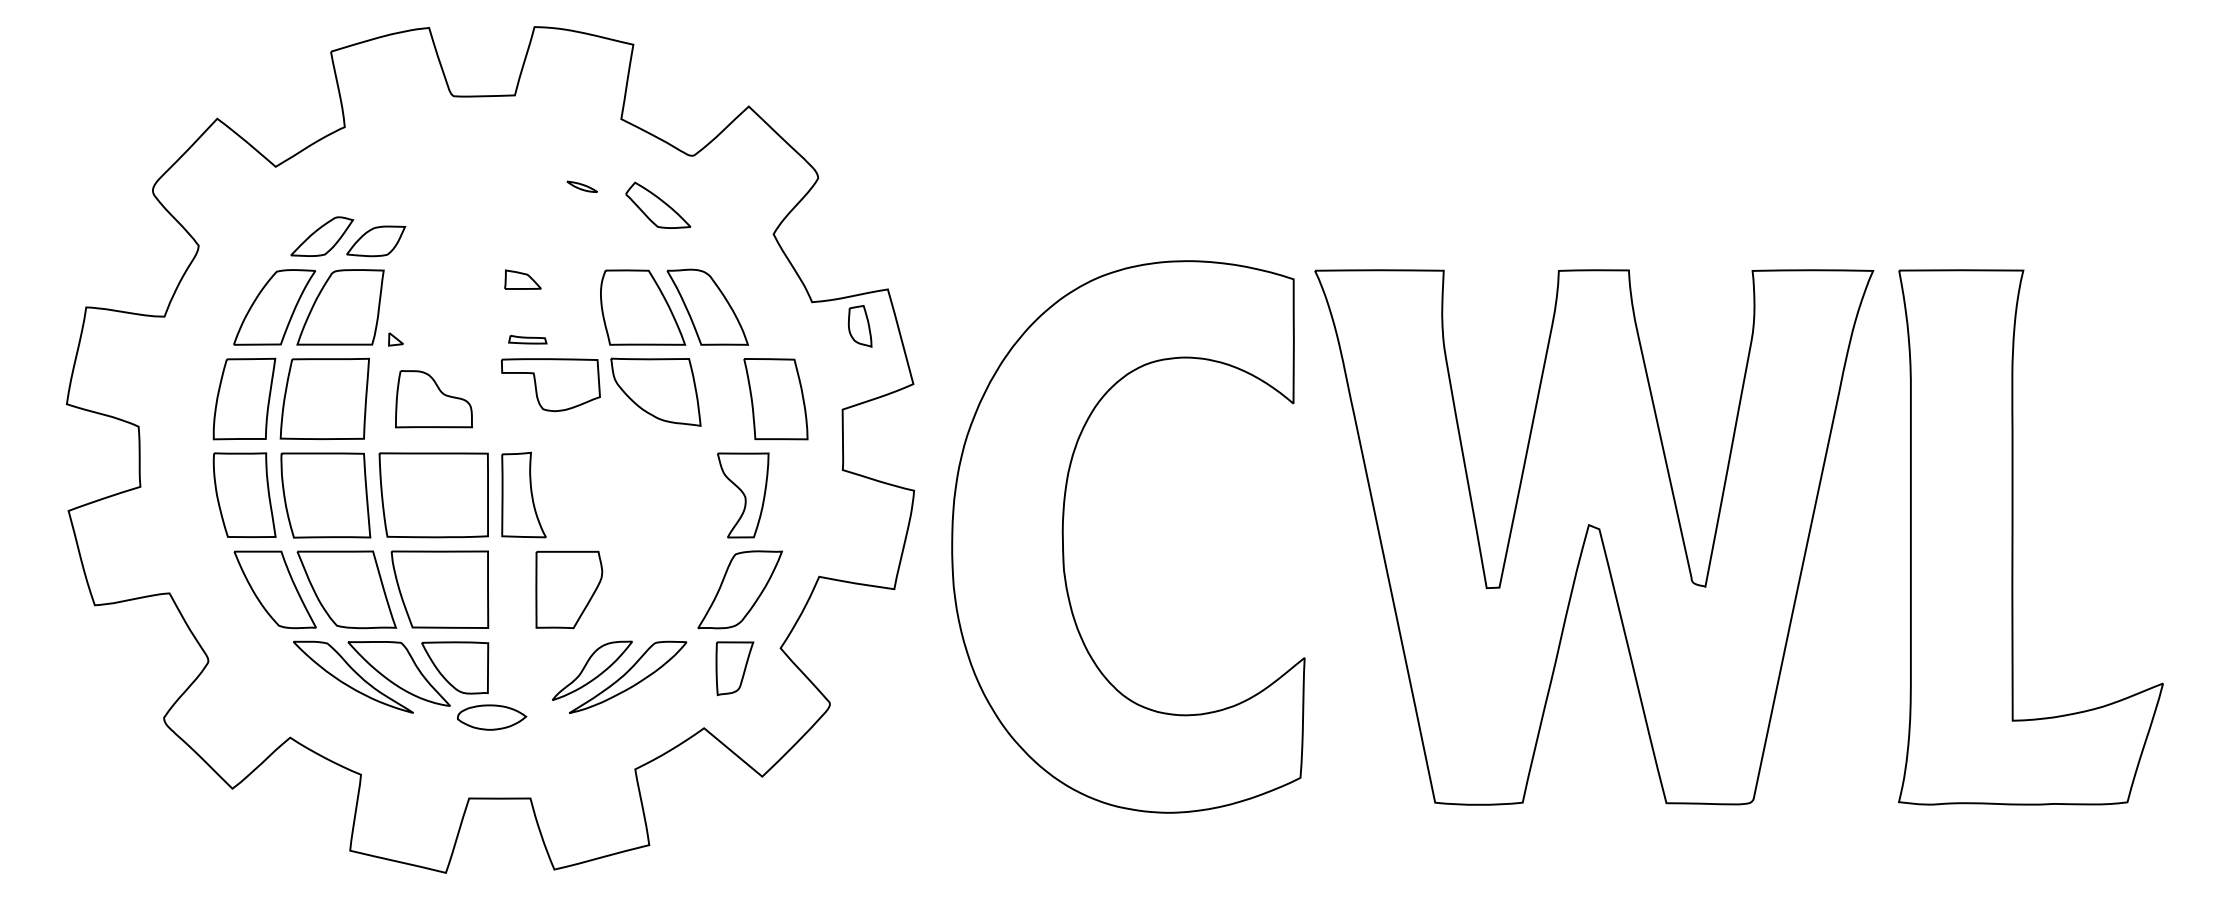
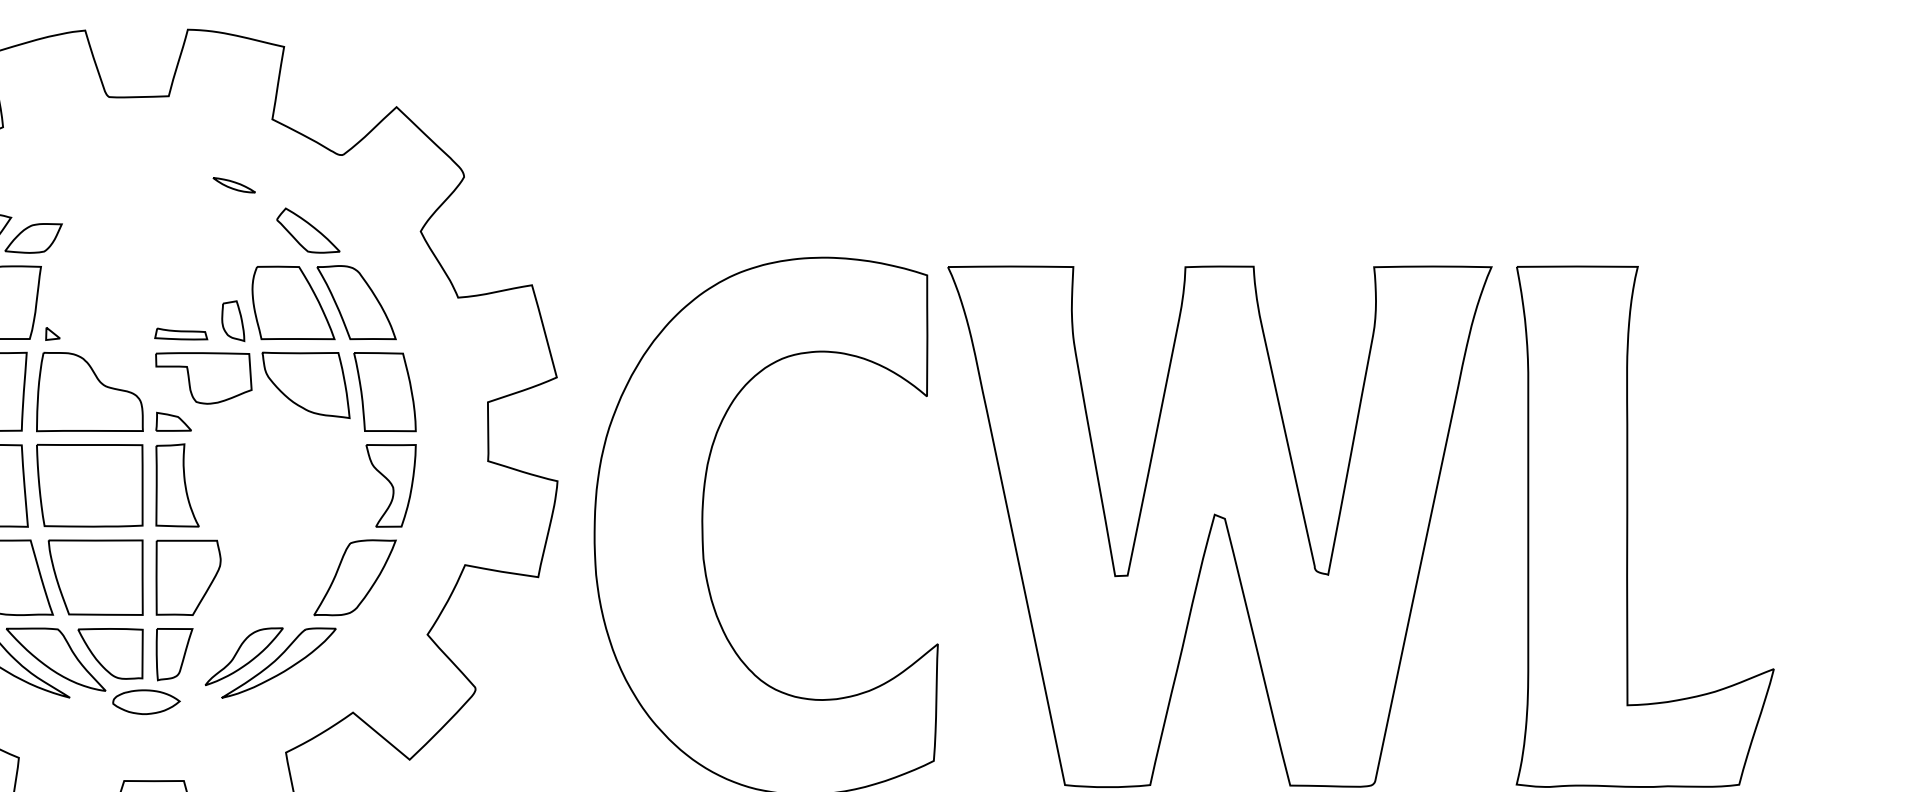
part: (582, 186) -> (234, 184), size x1.43
part: (658, 204) -> (308, 229), moved
part: (522, 279) -> (173, 421), moved
part: (859, 326) -> (232, 321), moved
part: (527, 339) -> (181, 333), size x1.43
part: (433, 399) -> (89, 392), size x1.43
part: (775, 399) -> (384, 392), moved
part: (569, 589) -> (188, 577), moved
part: (739, 589) -> (354, 577), moved
part: (734, 668) -> (174, 654), moved

